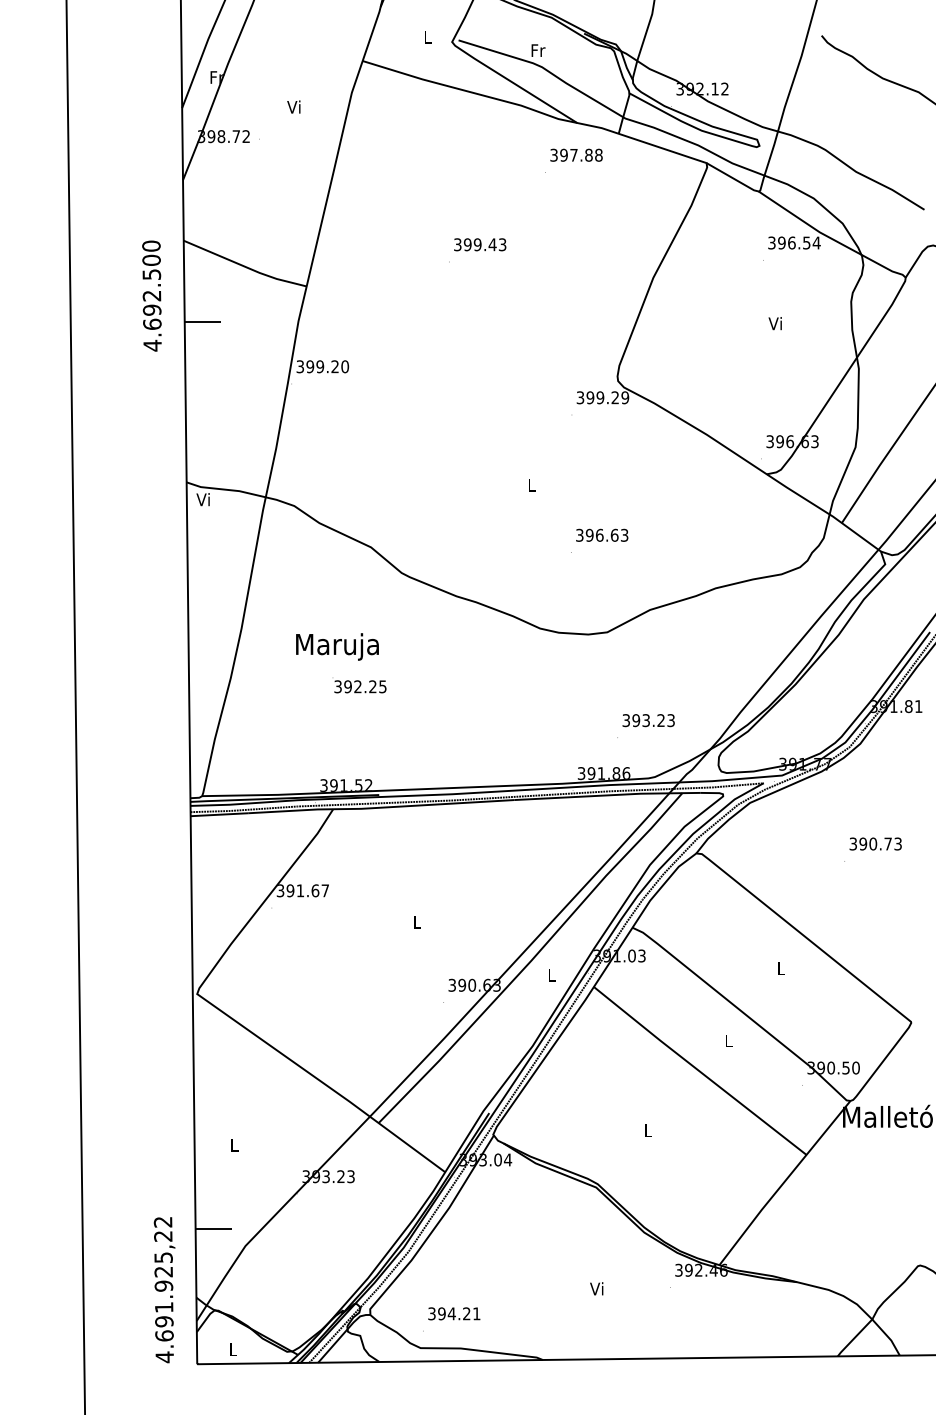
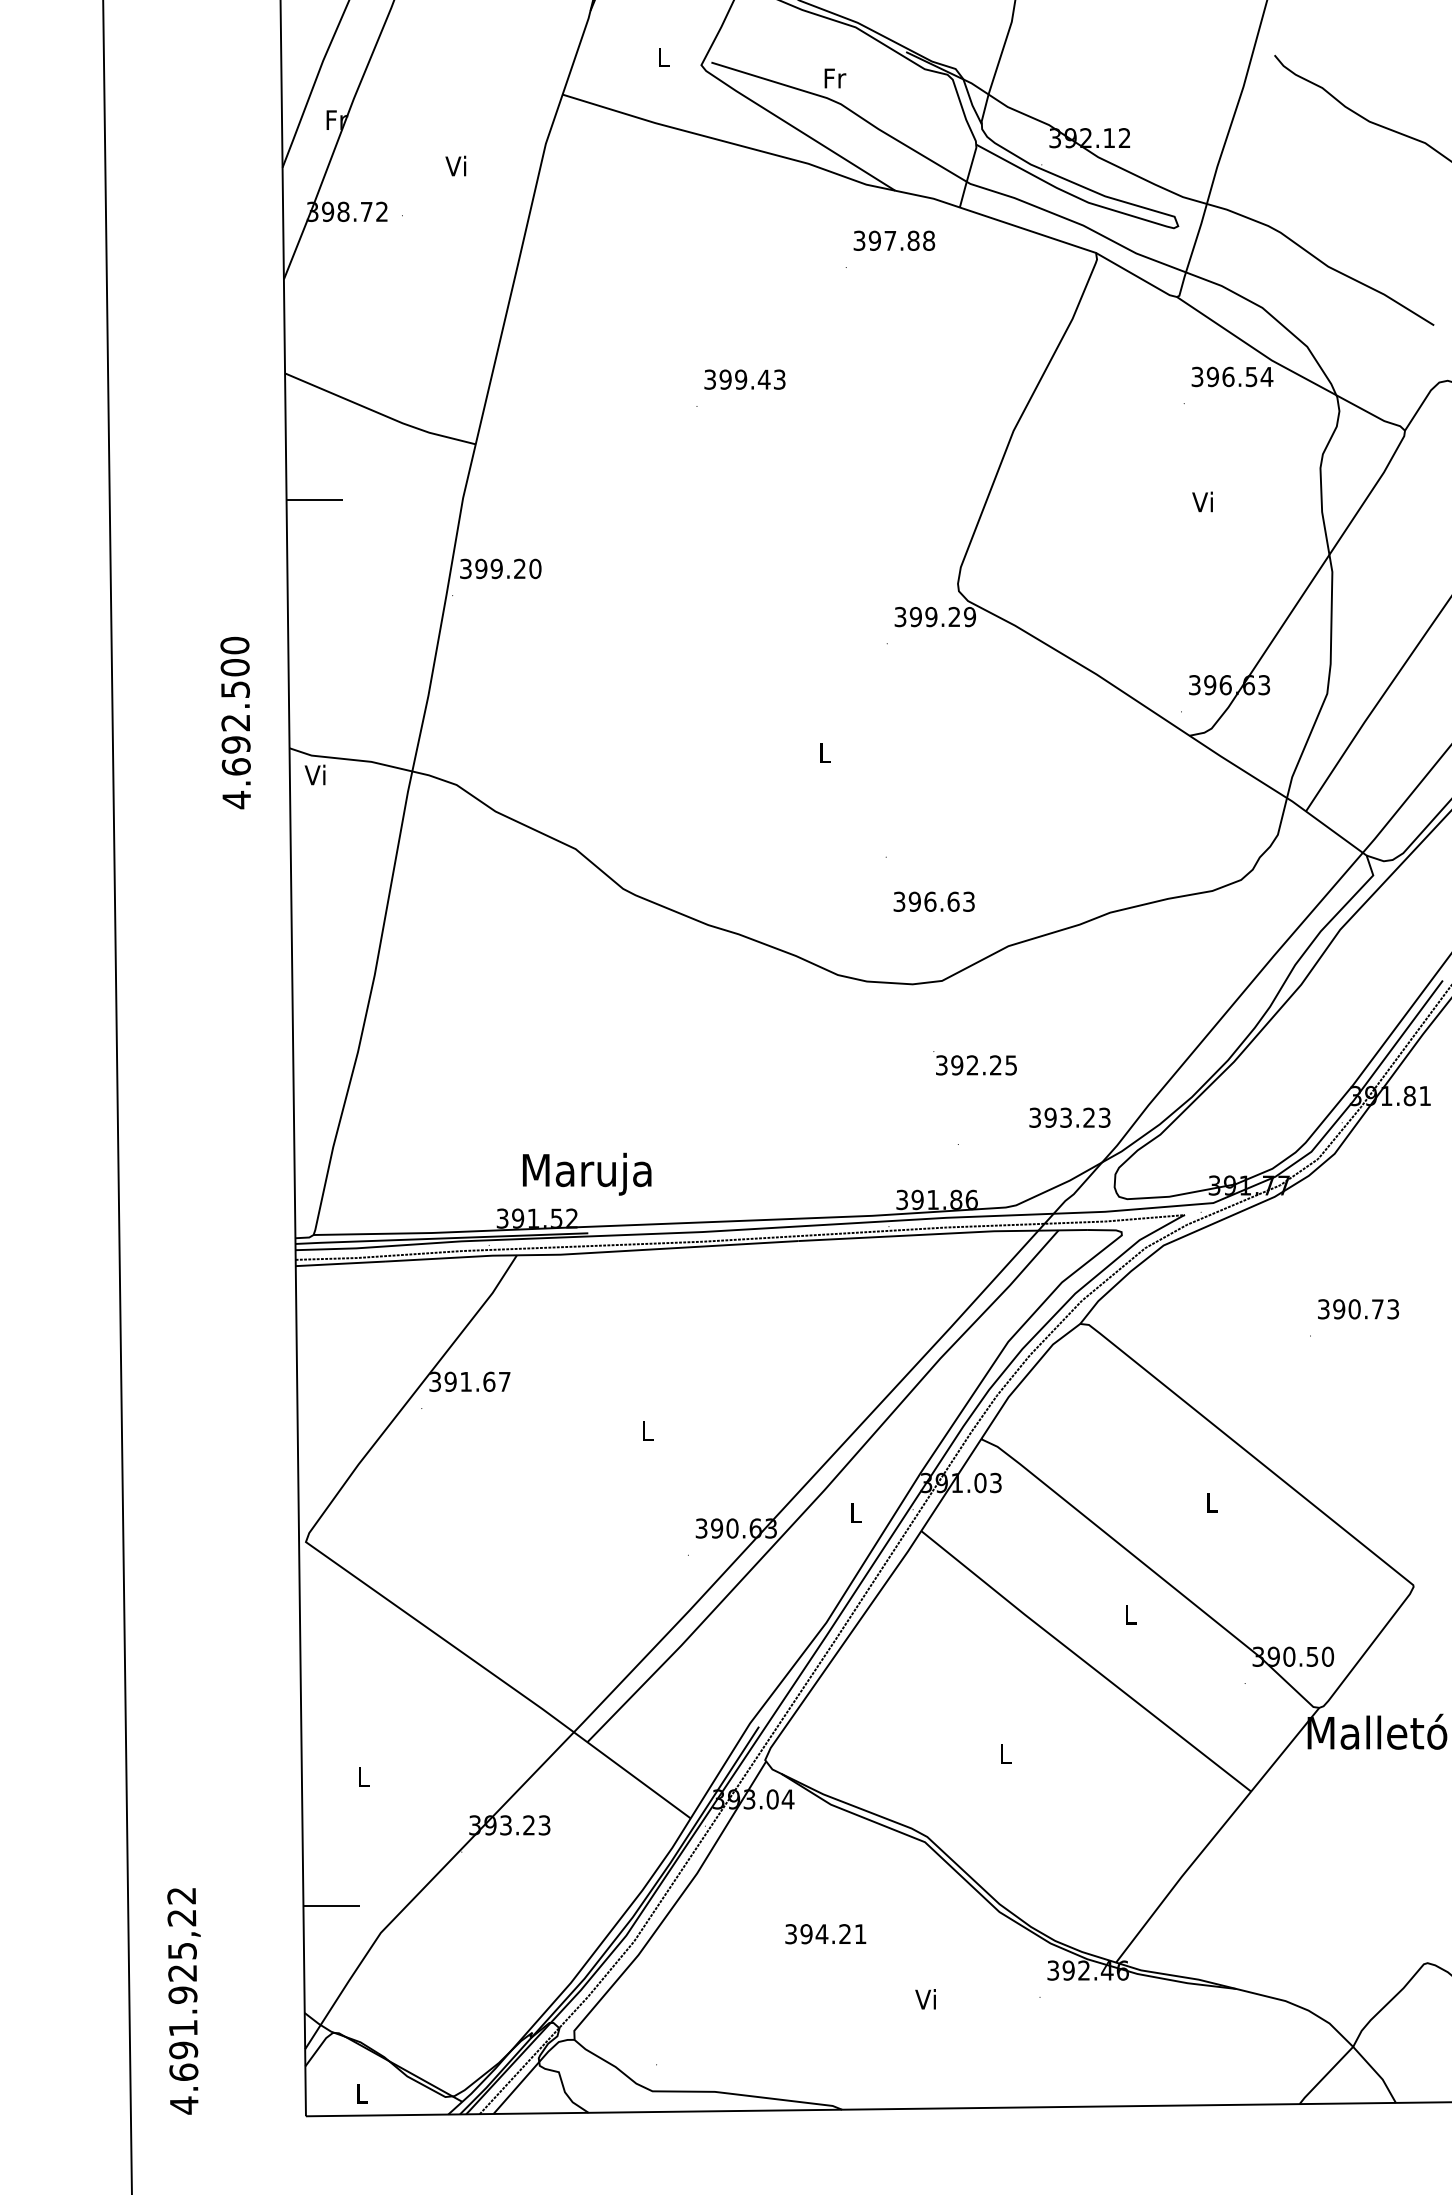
text: (151, 295) -> (235, 722), moved
text: (602, 534) -> (934, 900), moved
text: (337, 646) -> (587, 1173), moved
text: (359, 685) -> (974, 1063), moved
text: (648, 720) -> (1069, 1117), moved
text: (164, 1290) -> (183, 2001), moved
text: (454, 1313) -> (826, 1933), moved

